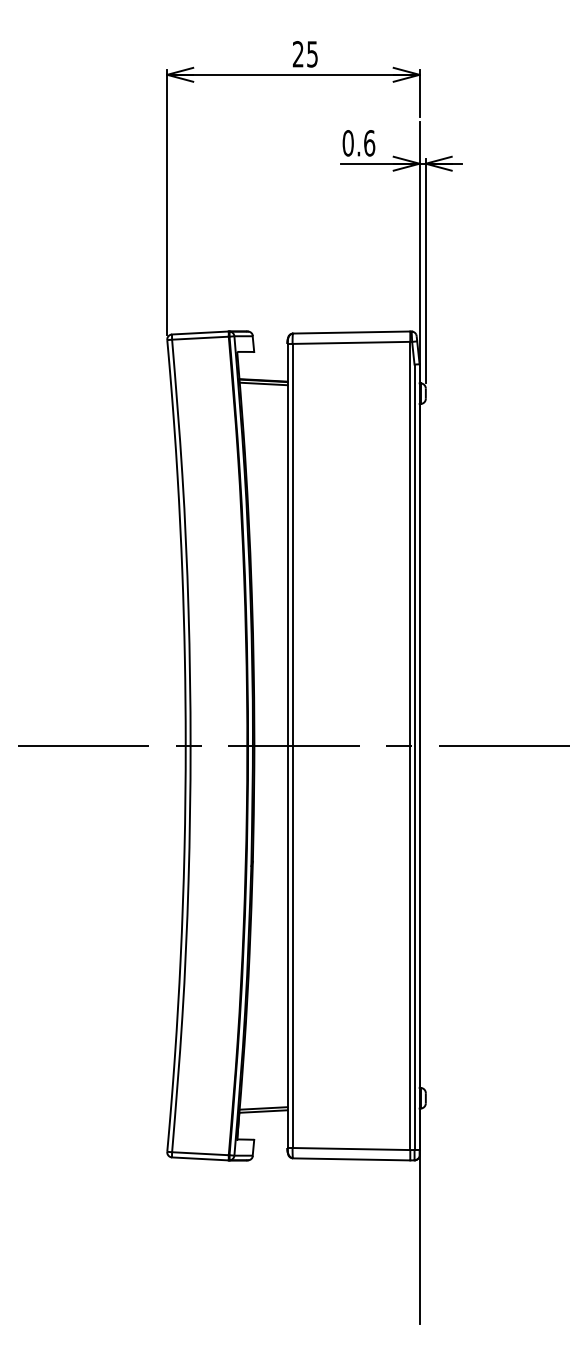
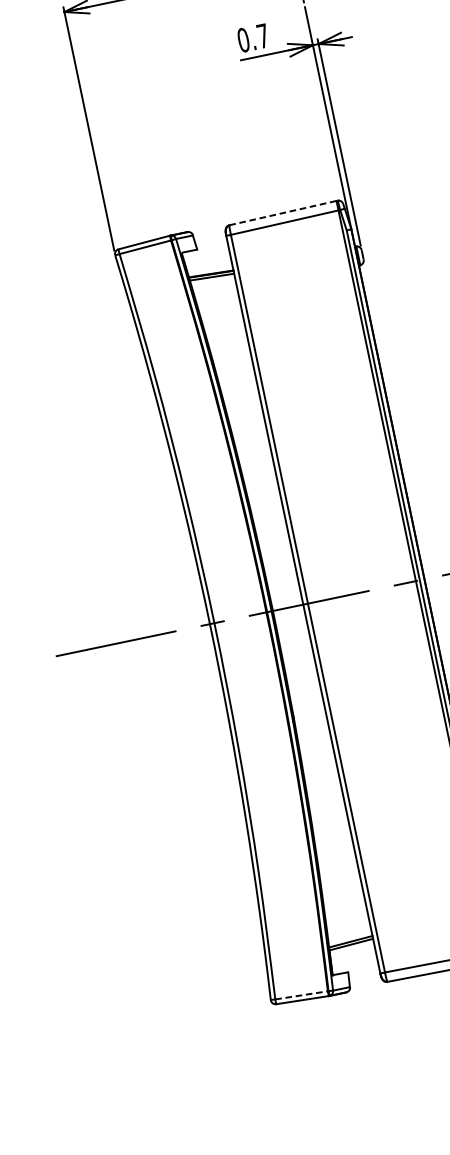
text: (369, 143) -> (263, 36), 0.6 -> 0.7
line: (351, 332) -> (282, 213), solid -> dashed
line: (200, 1153) -> (301, 995), solid -> dashed

